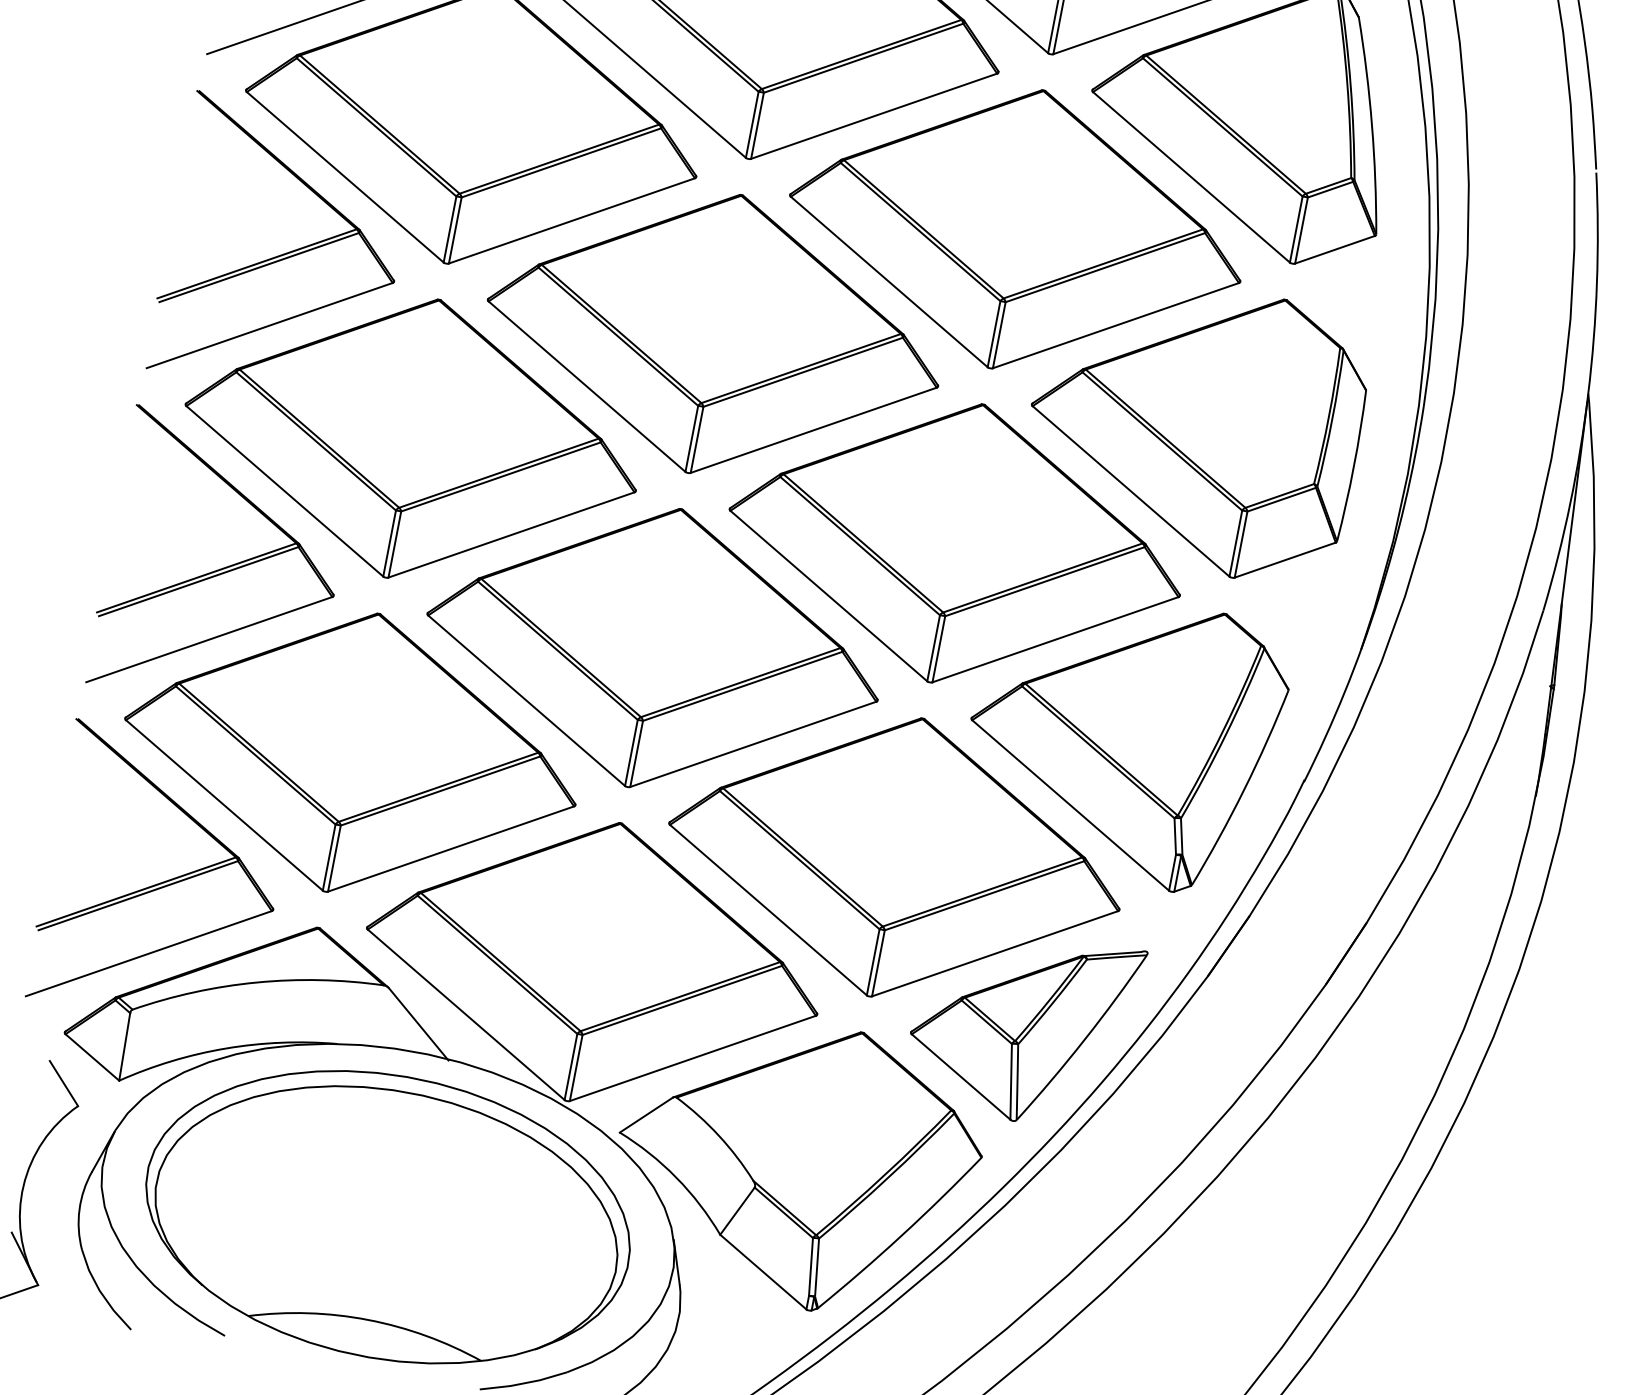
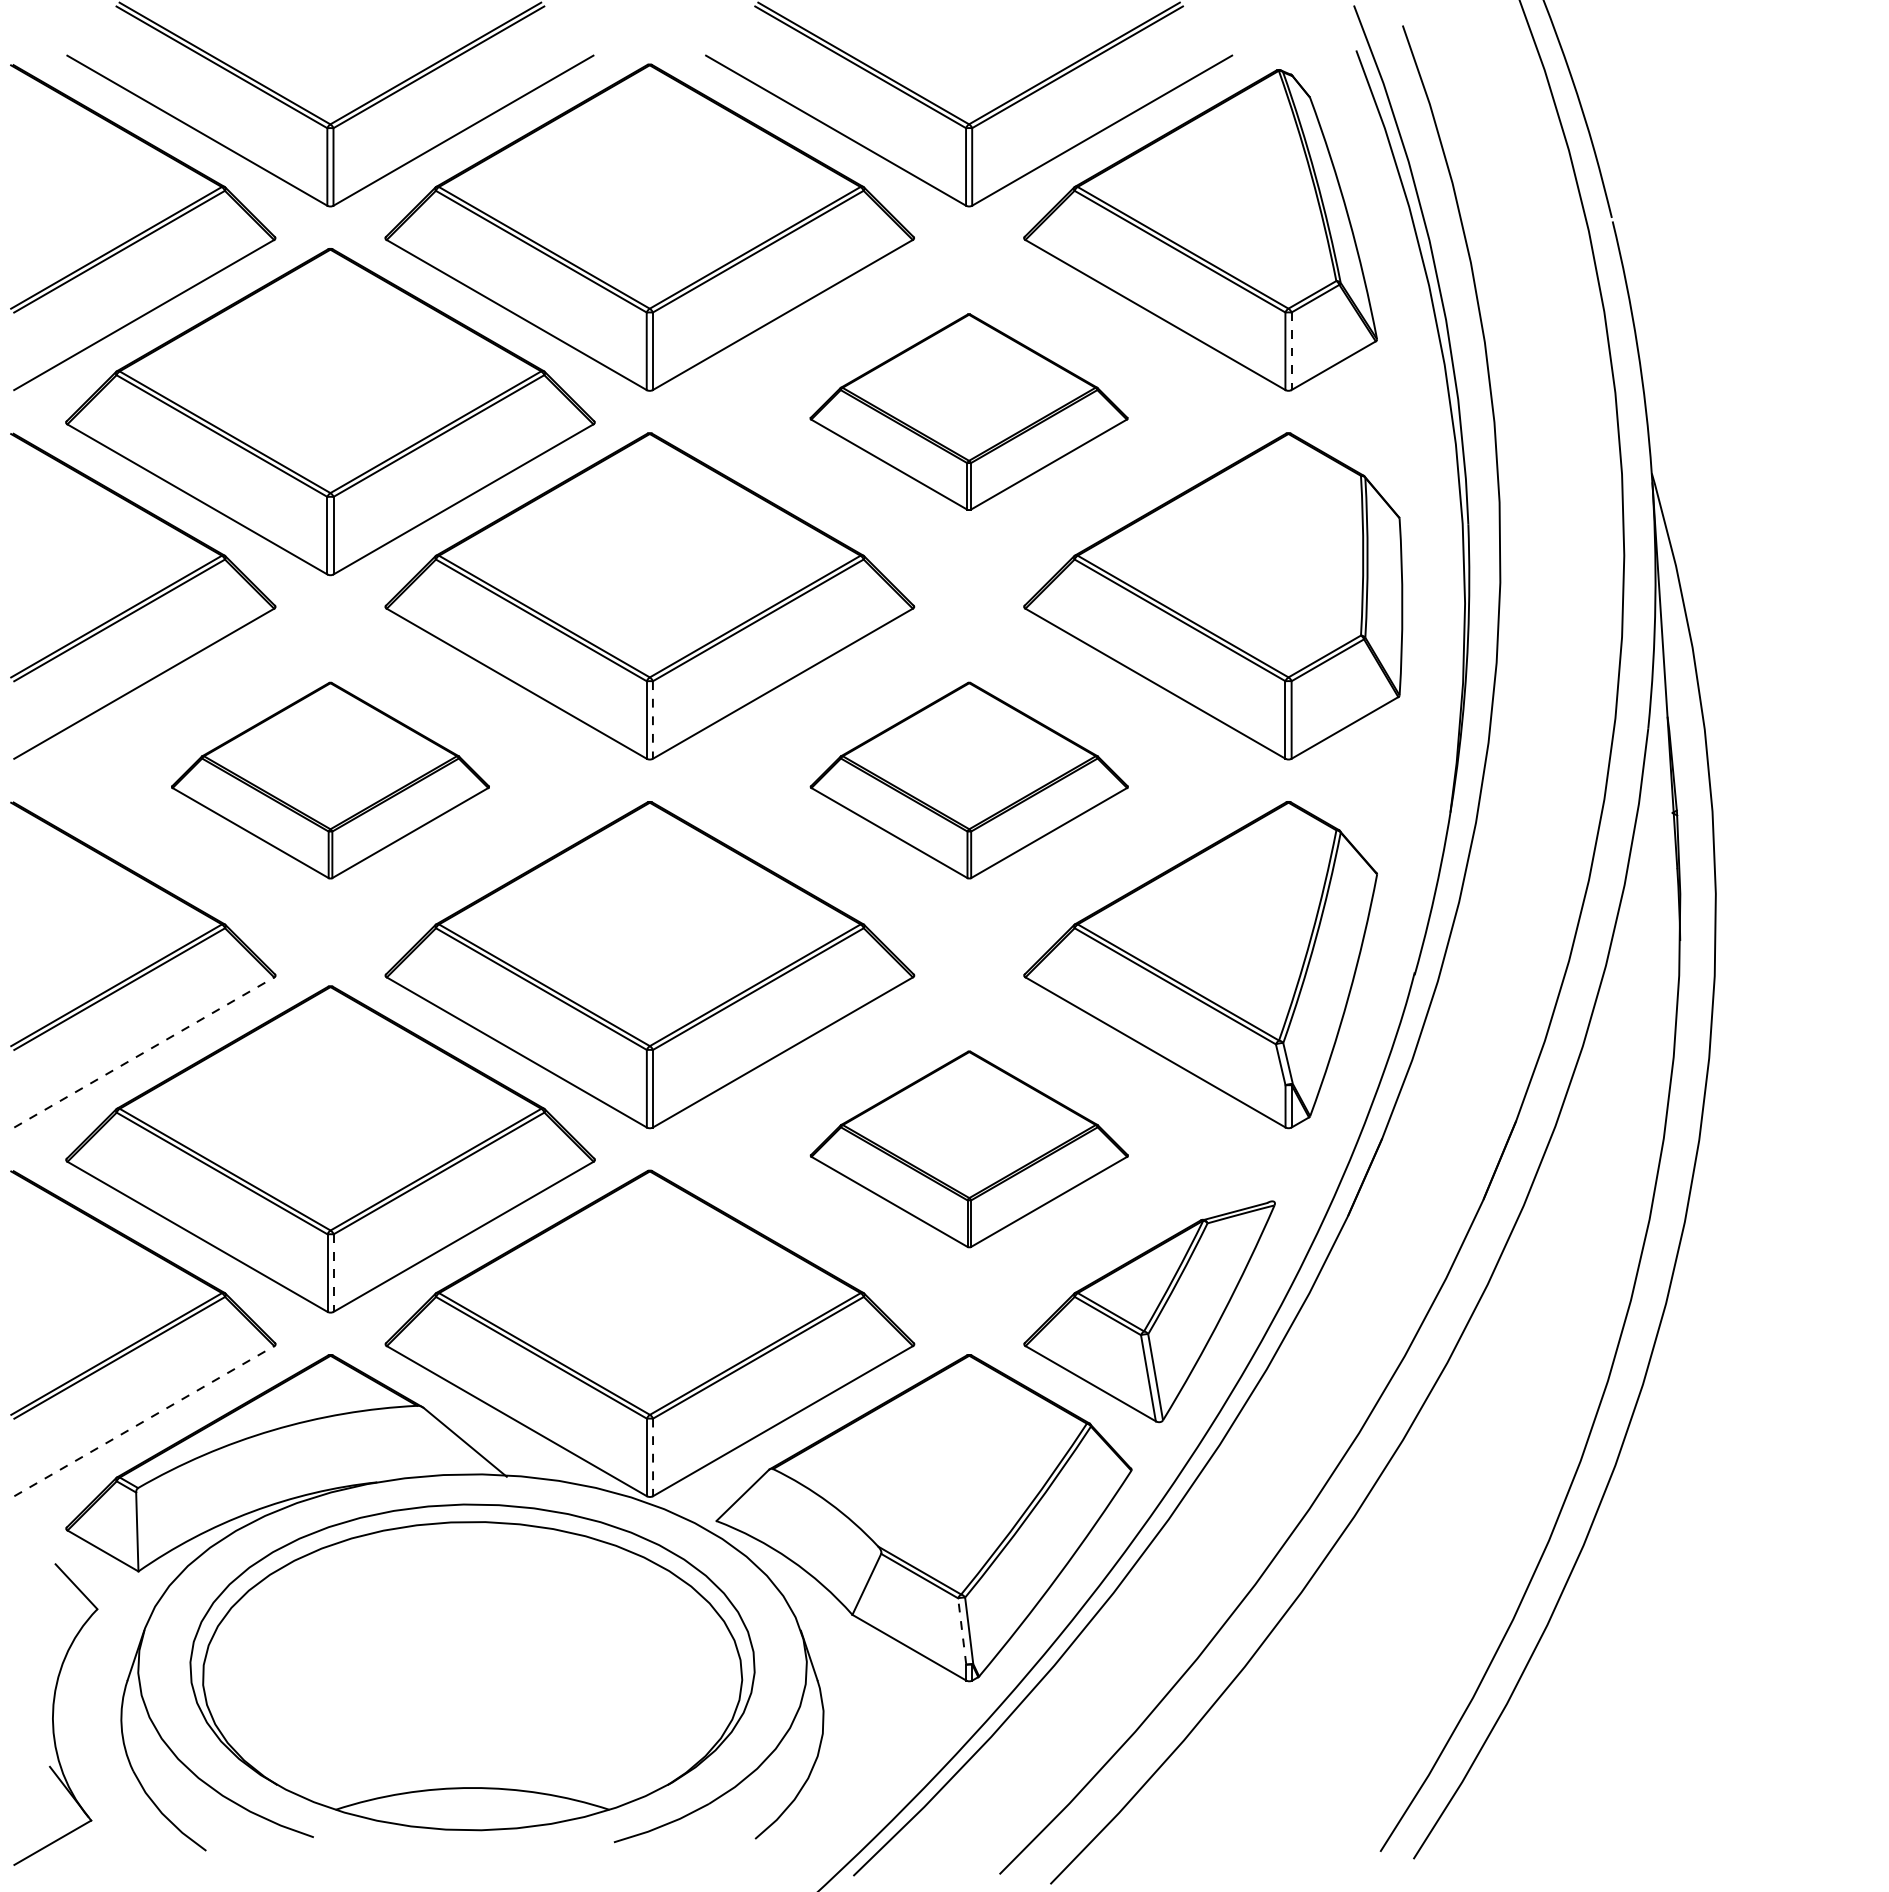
part: (1016, 229) -> (968, 412), size x0.6
line: (1301, 230) -> (1291, 351), solid -> dashed
part: (412, 438) -> (330, 780), size x0.6
line: (696, 440) -> (652, 720), solid -> dashed
part: (956, 543) -> (969, 780), size x0.6
line: (209, 639) -> (144, 1052), solid -> dashed
part: (896, 857) -> (969, 1149), size x0.6
line: (334, 858) -> (333, 1273), solid -> dashed
line: (149, 953) -> (144, 1420), solid -> dashed
line: (576, 1068) -> (653, 1457), solid -> dashed
line: (811, 1267) -> (962, 1631), solid -> dashed

